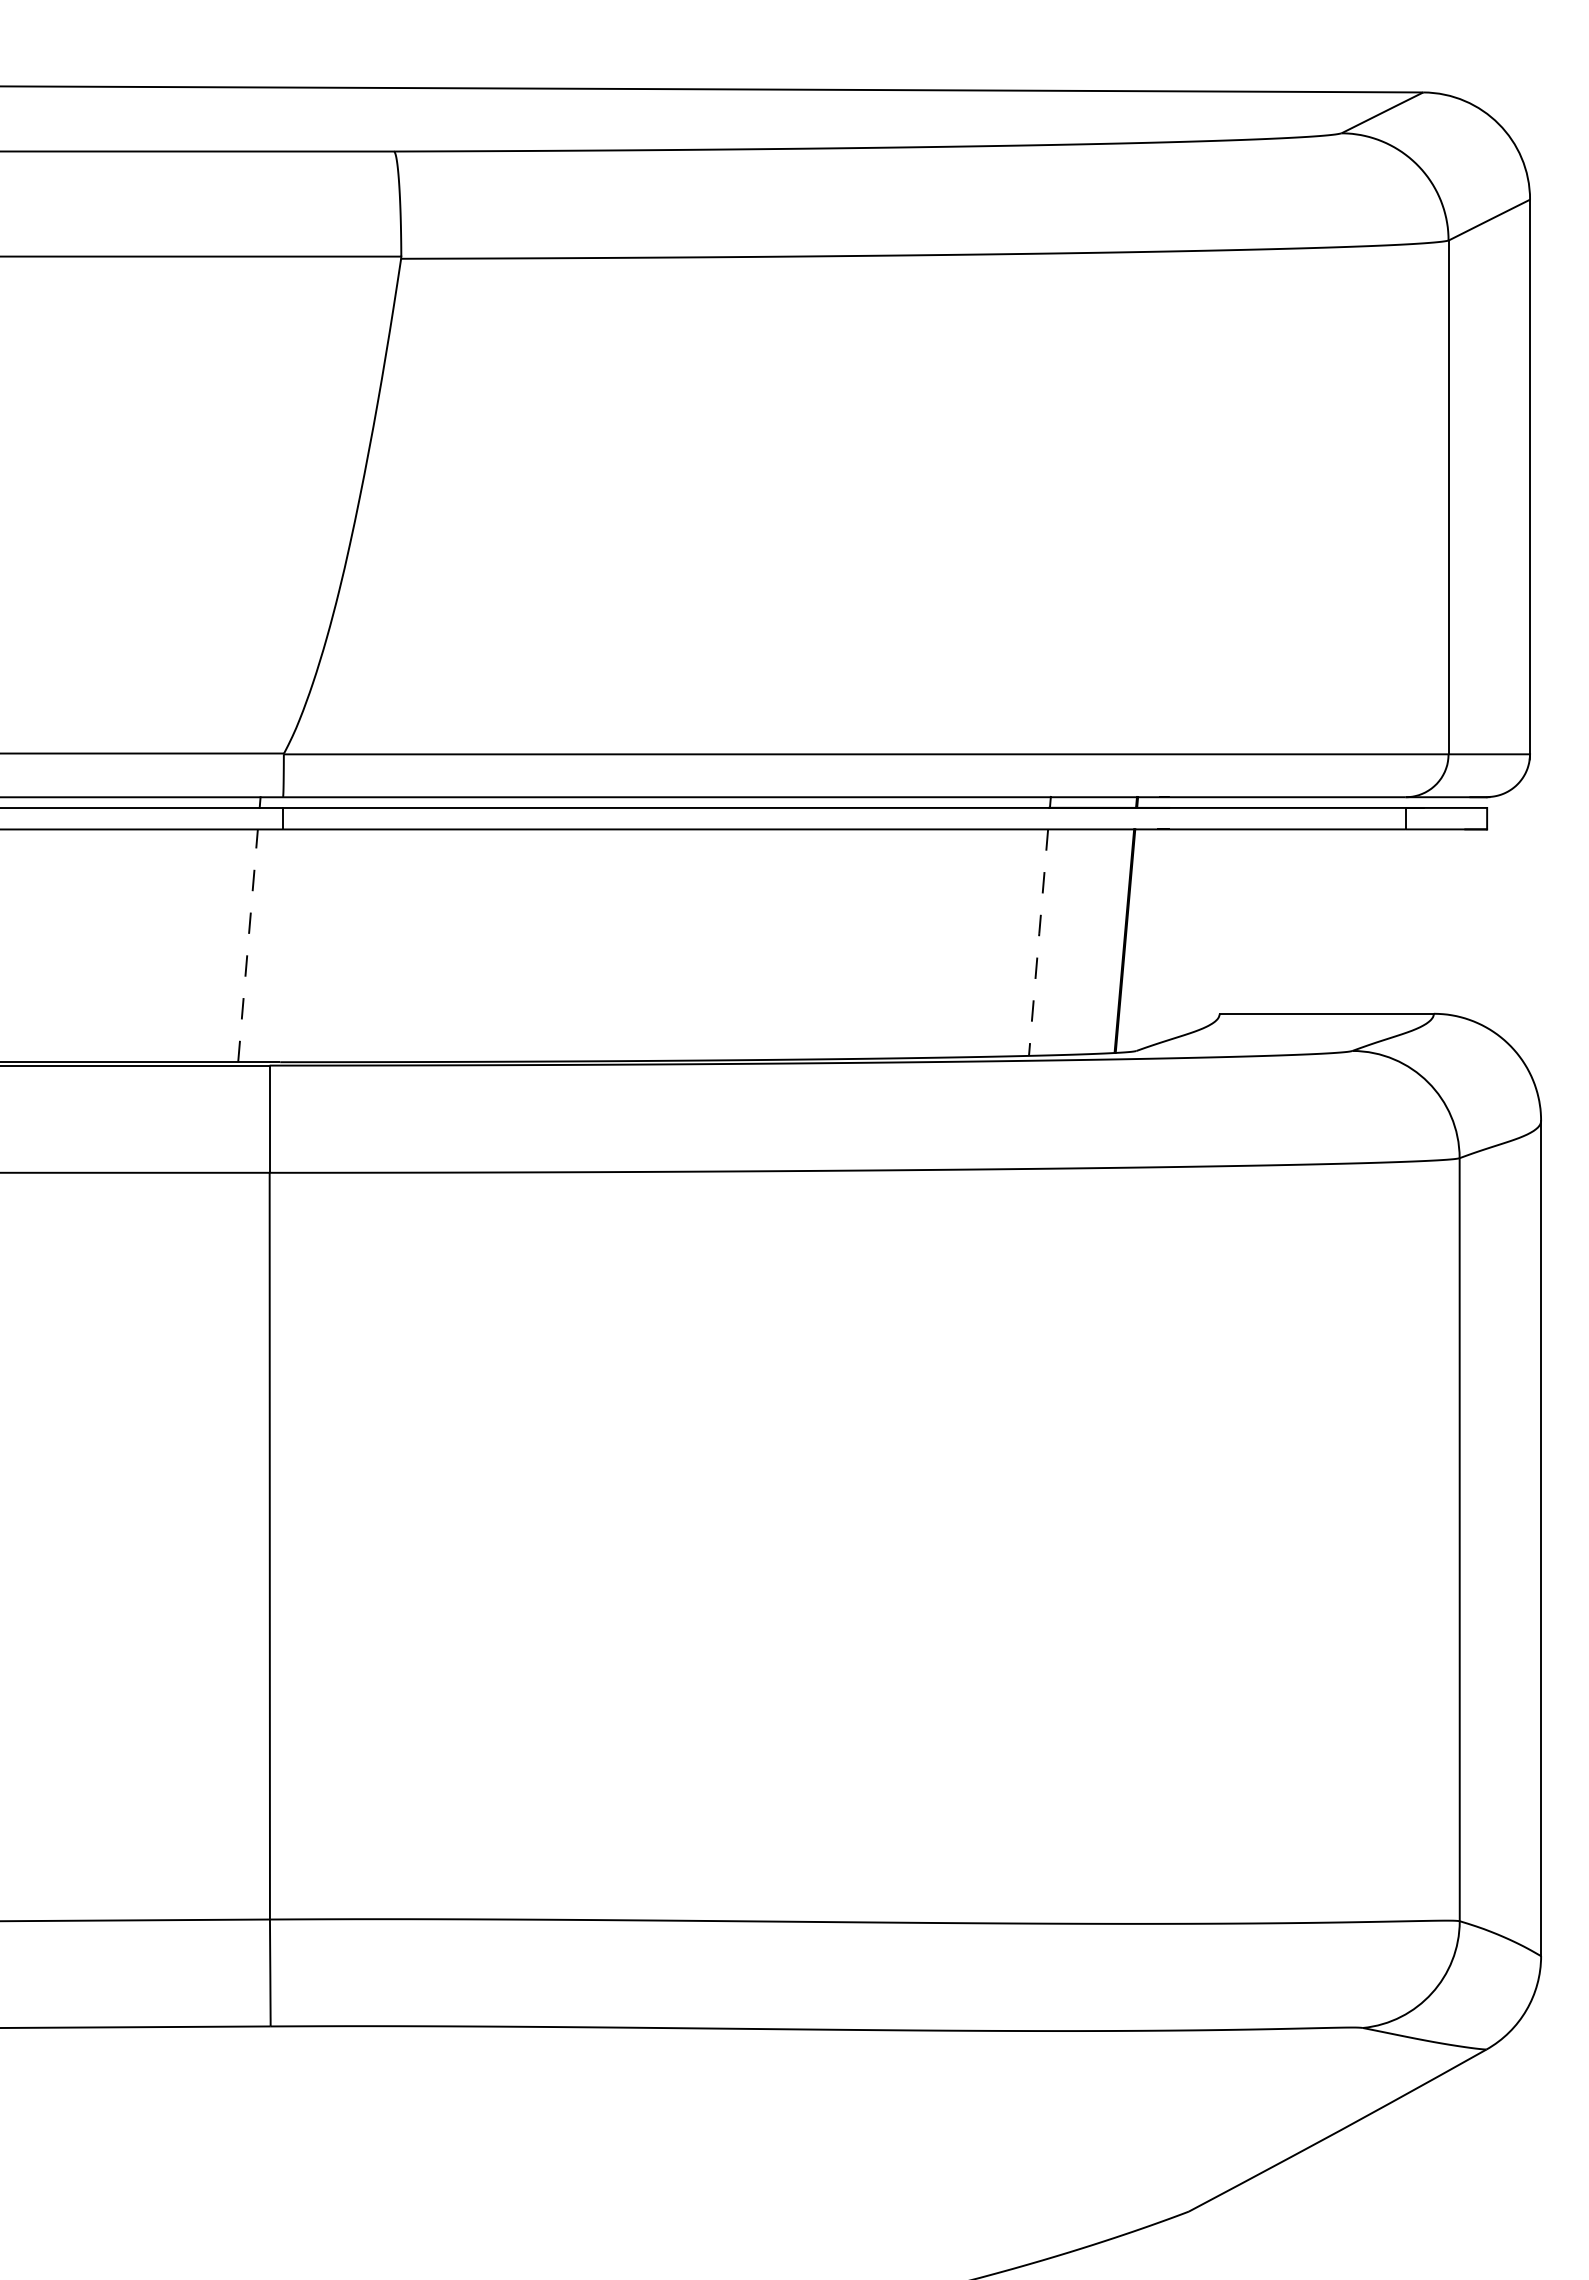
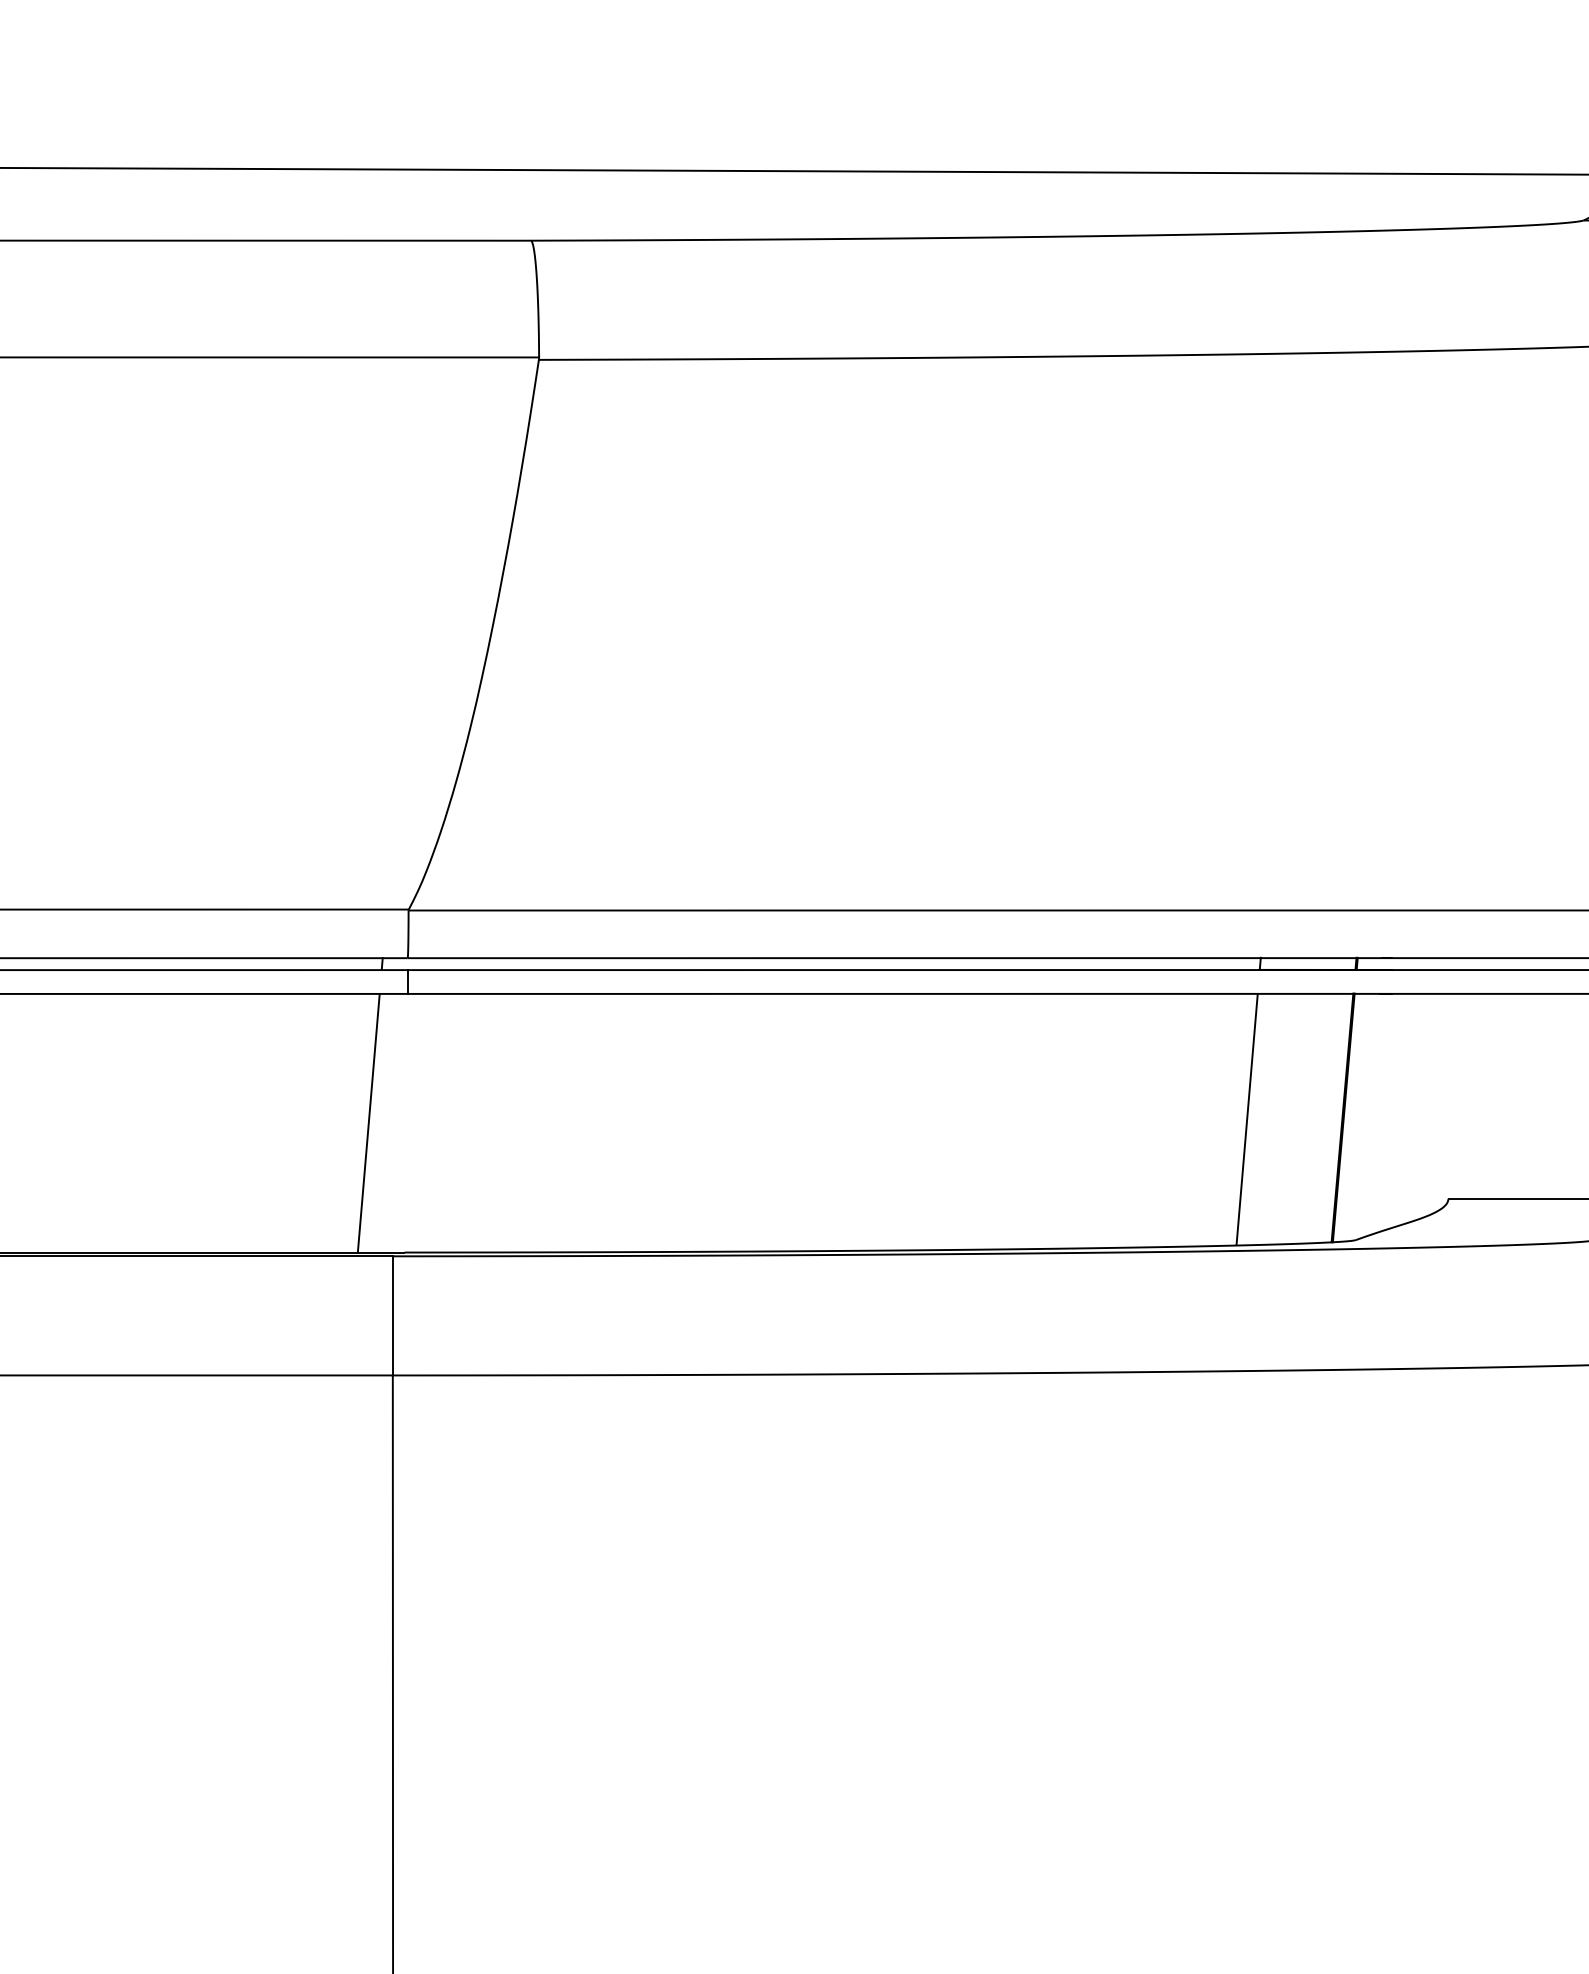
line: (1038, 942) -> (1247, 1119), dashed -> solid
line: (248, 945) -> (369, 1122), dashed -> solid

